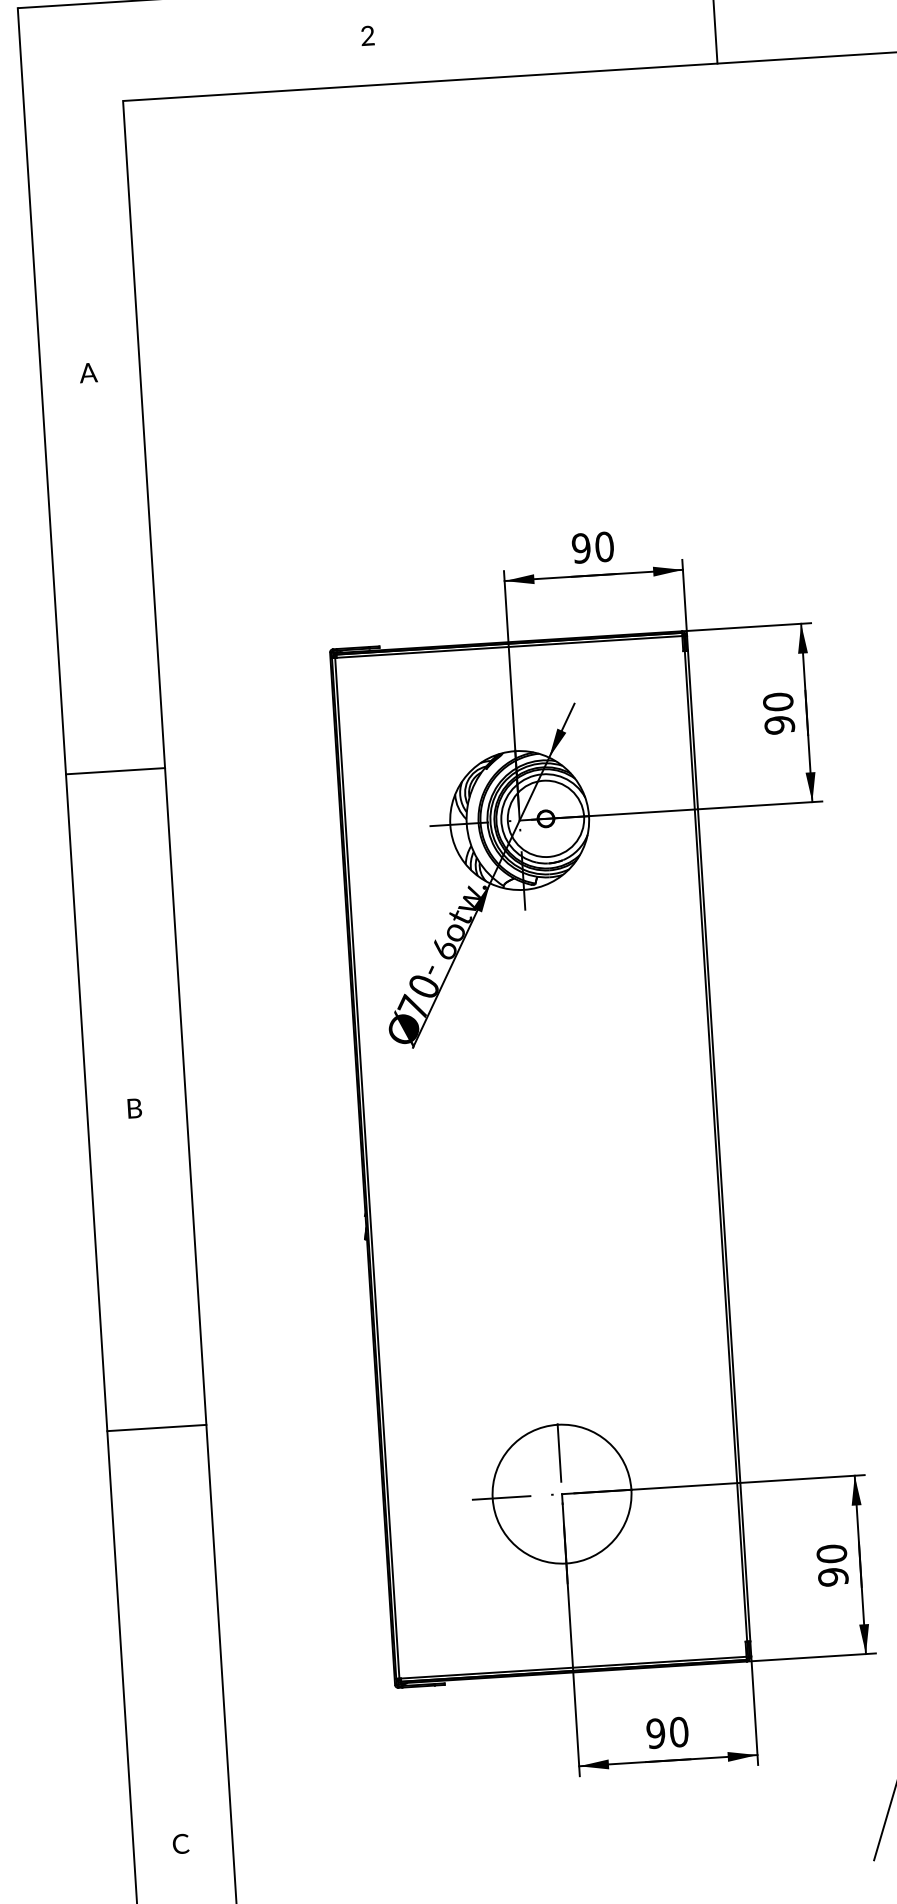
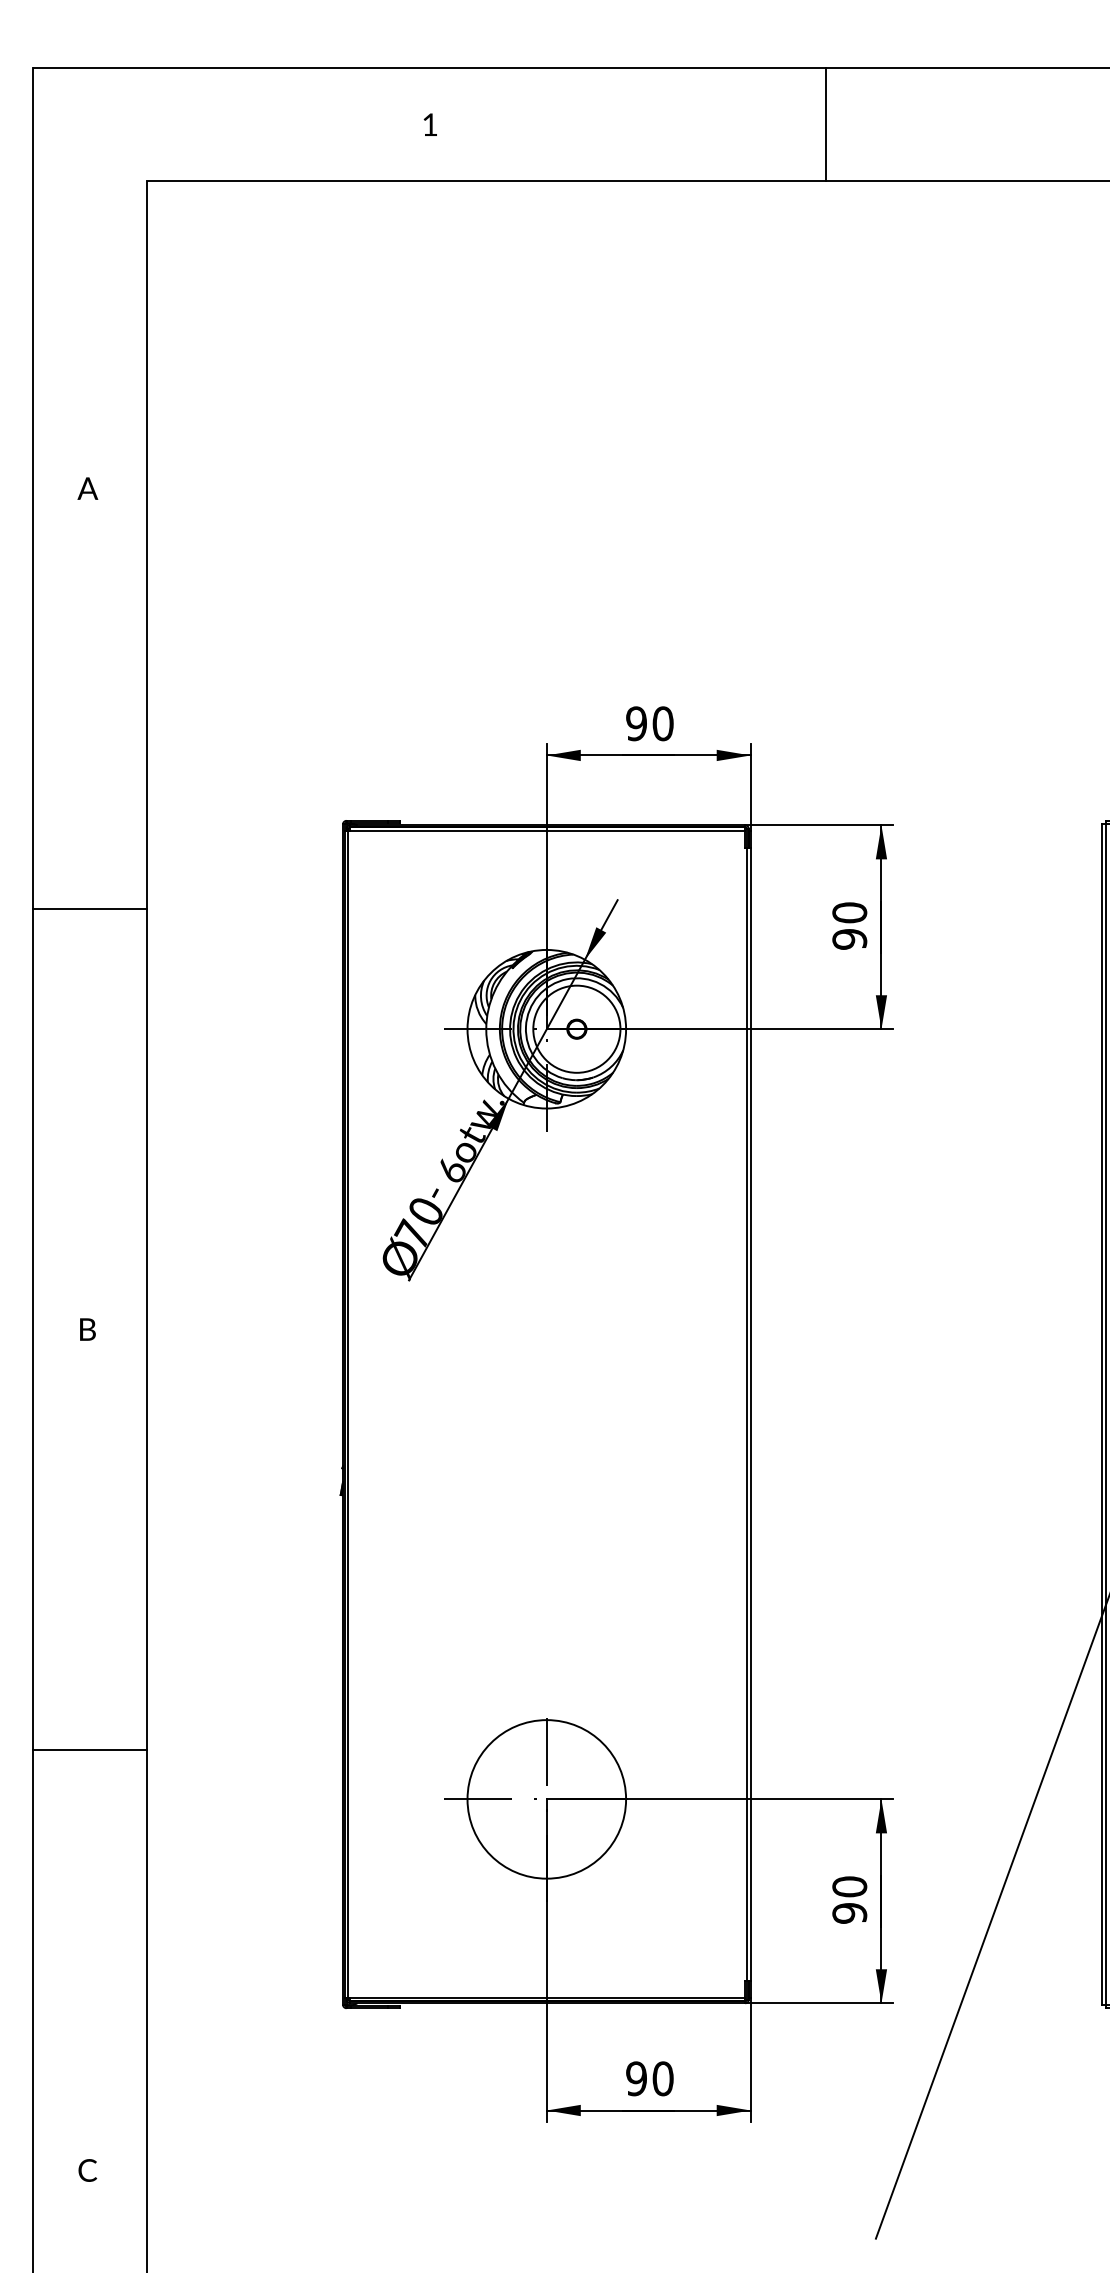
text: (367, 35) -> (429, 124), 2 -> 1
line: (115, 771) -> (89, 909), moved
line: (156, 1428) -> (89, 1750), moved

